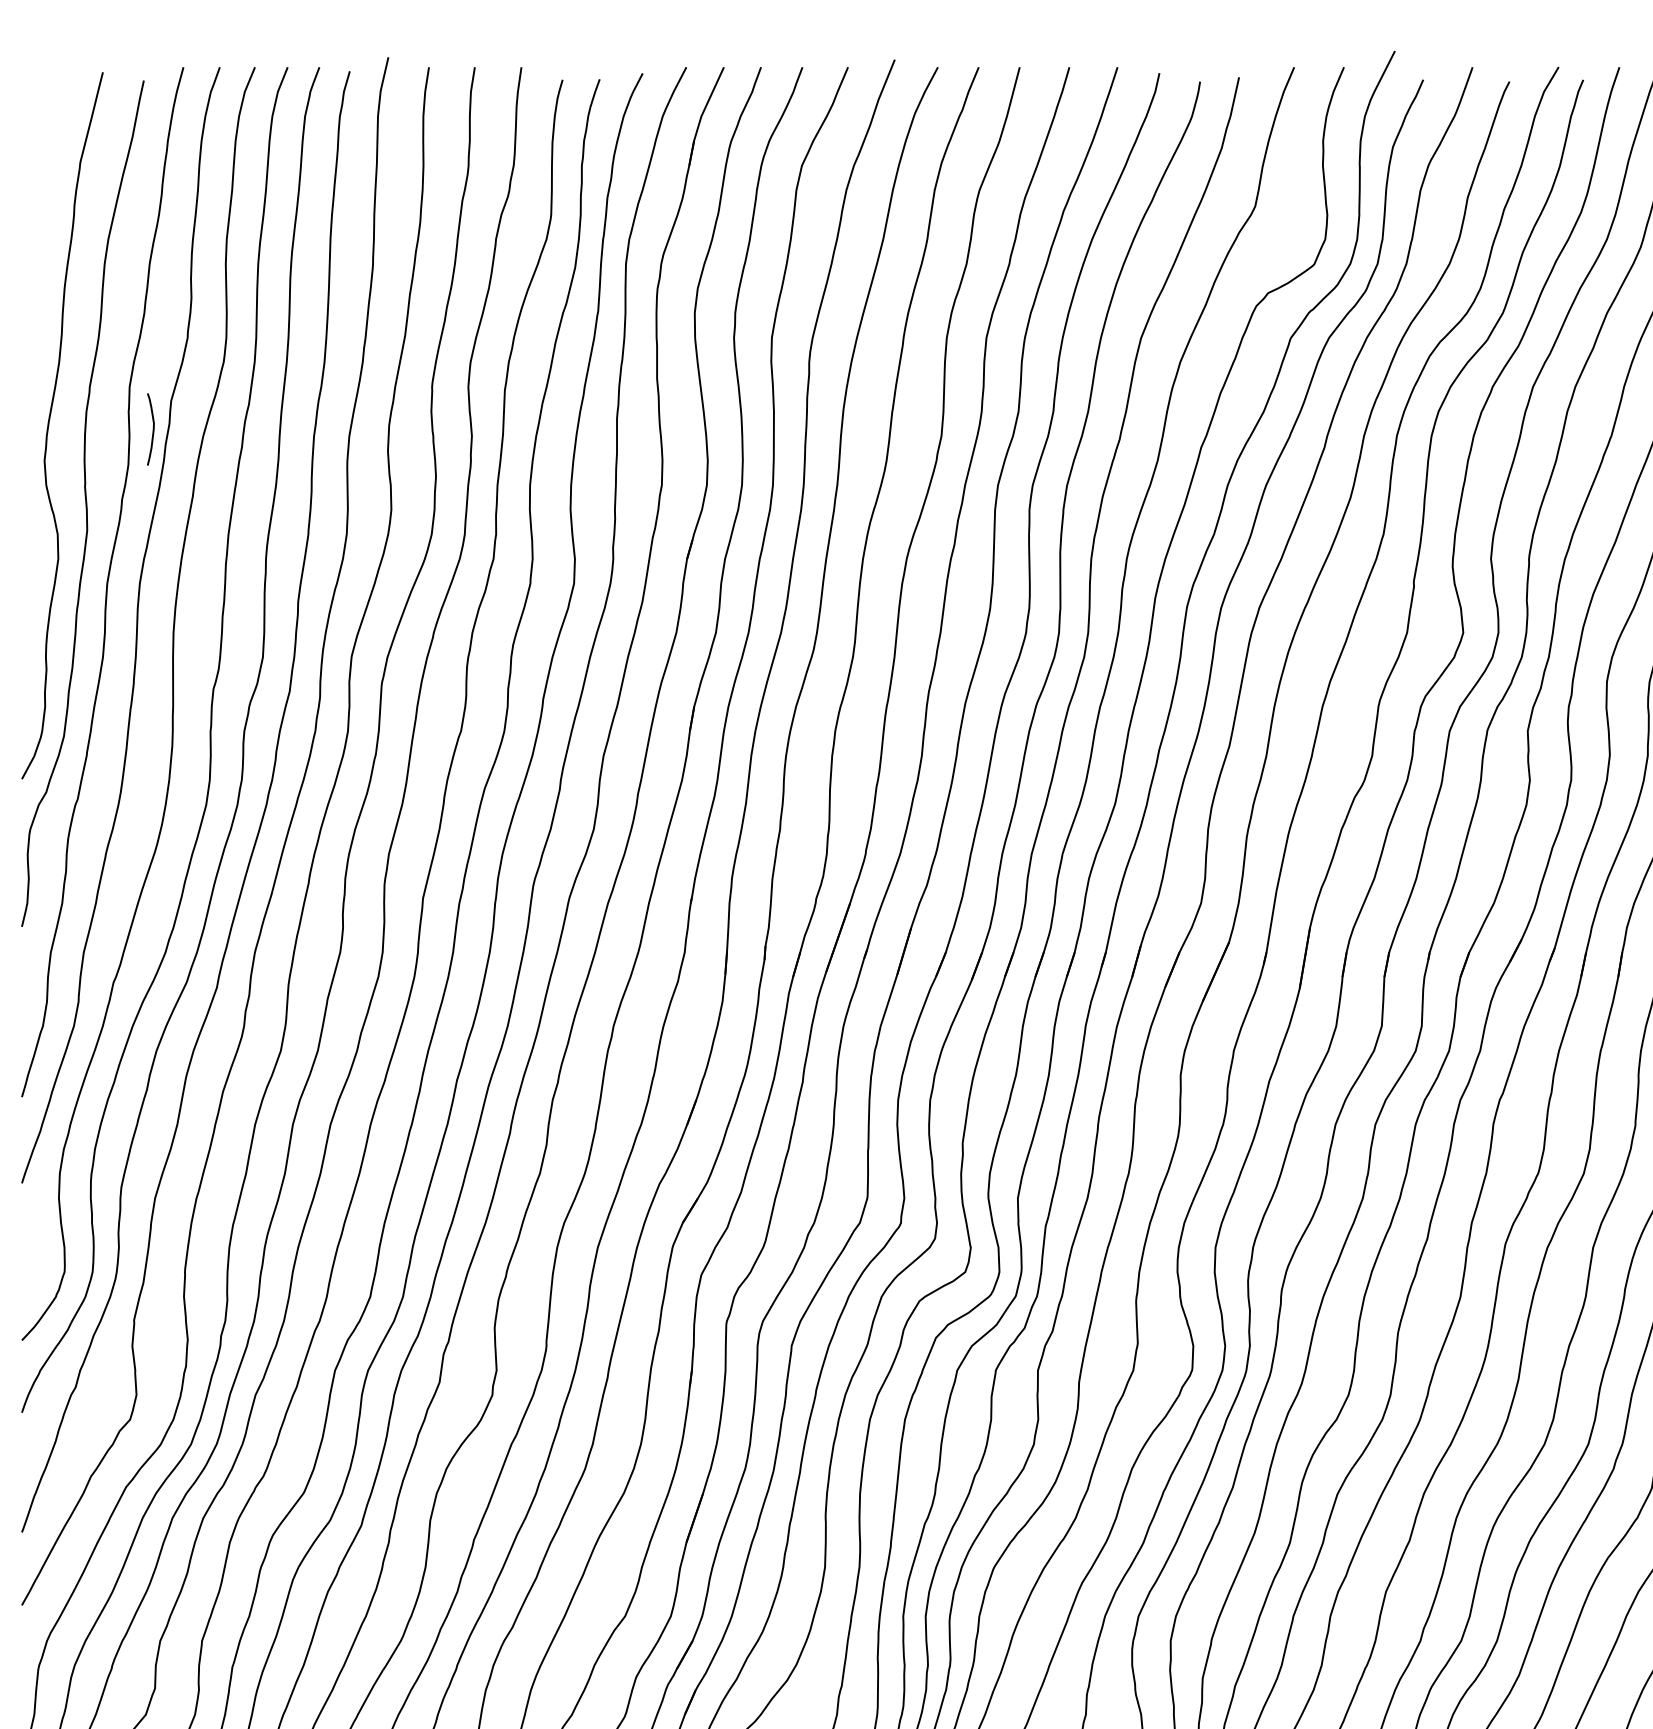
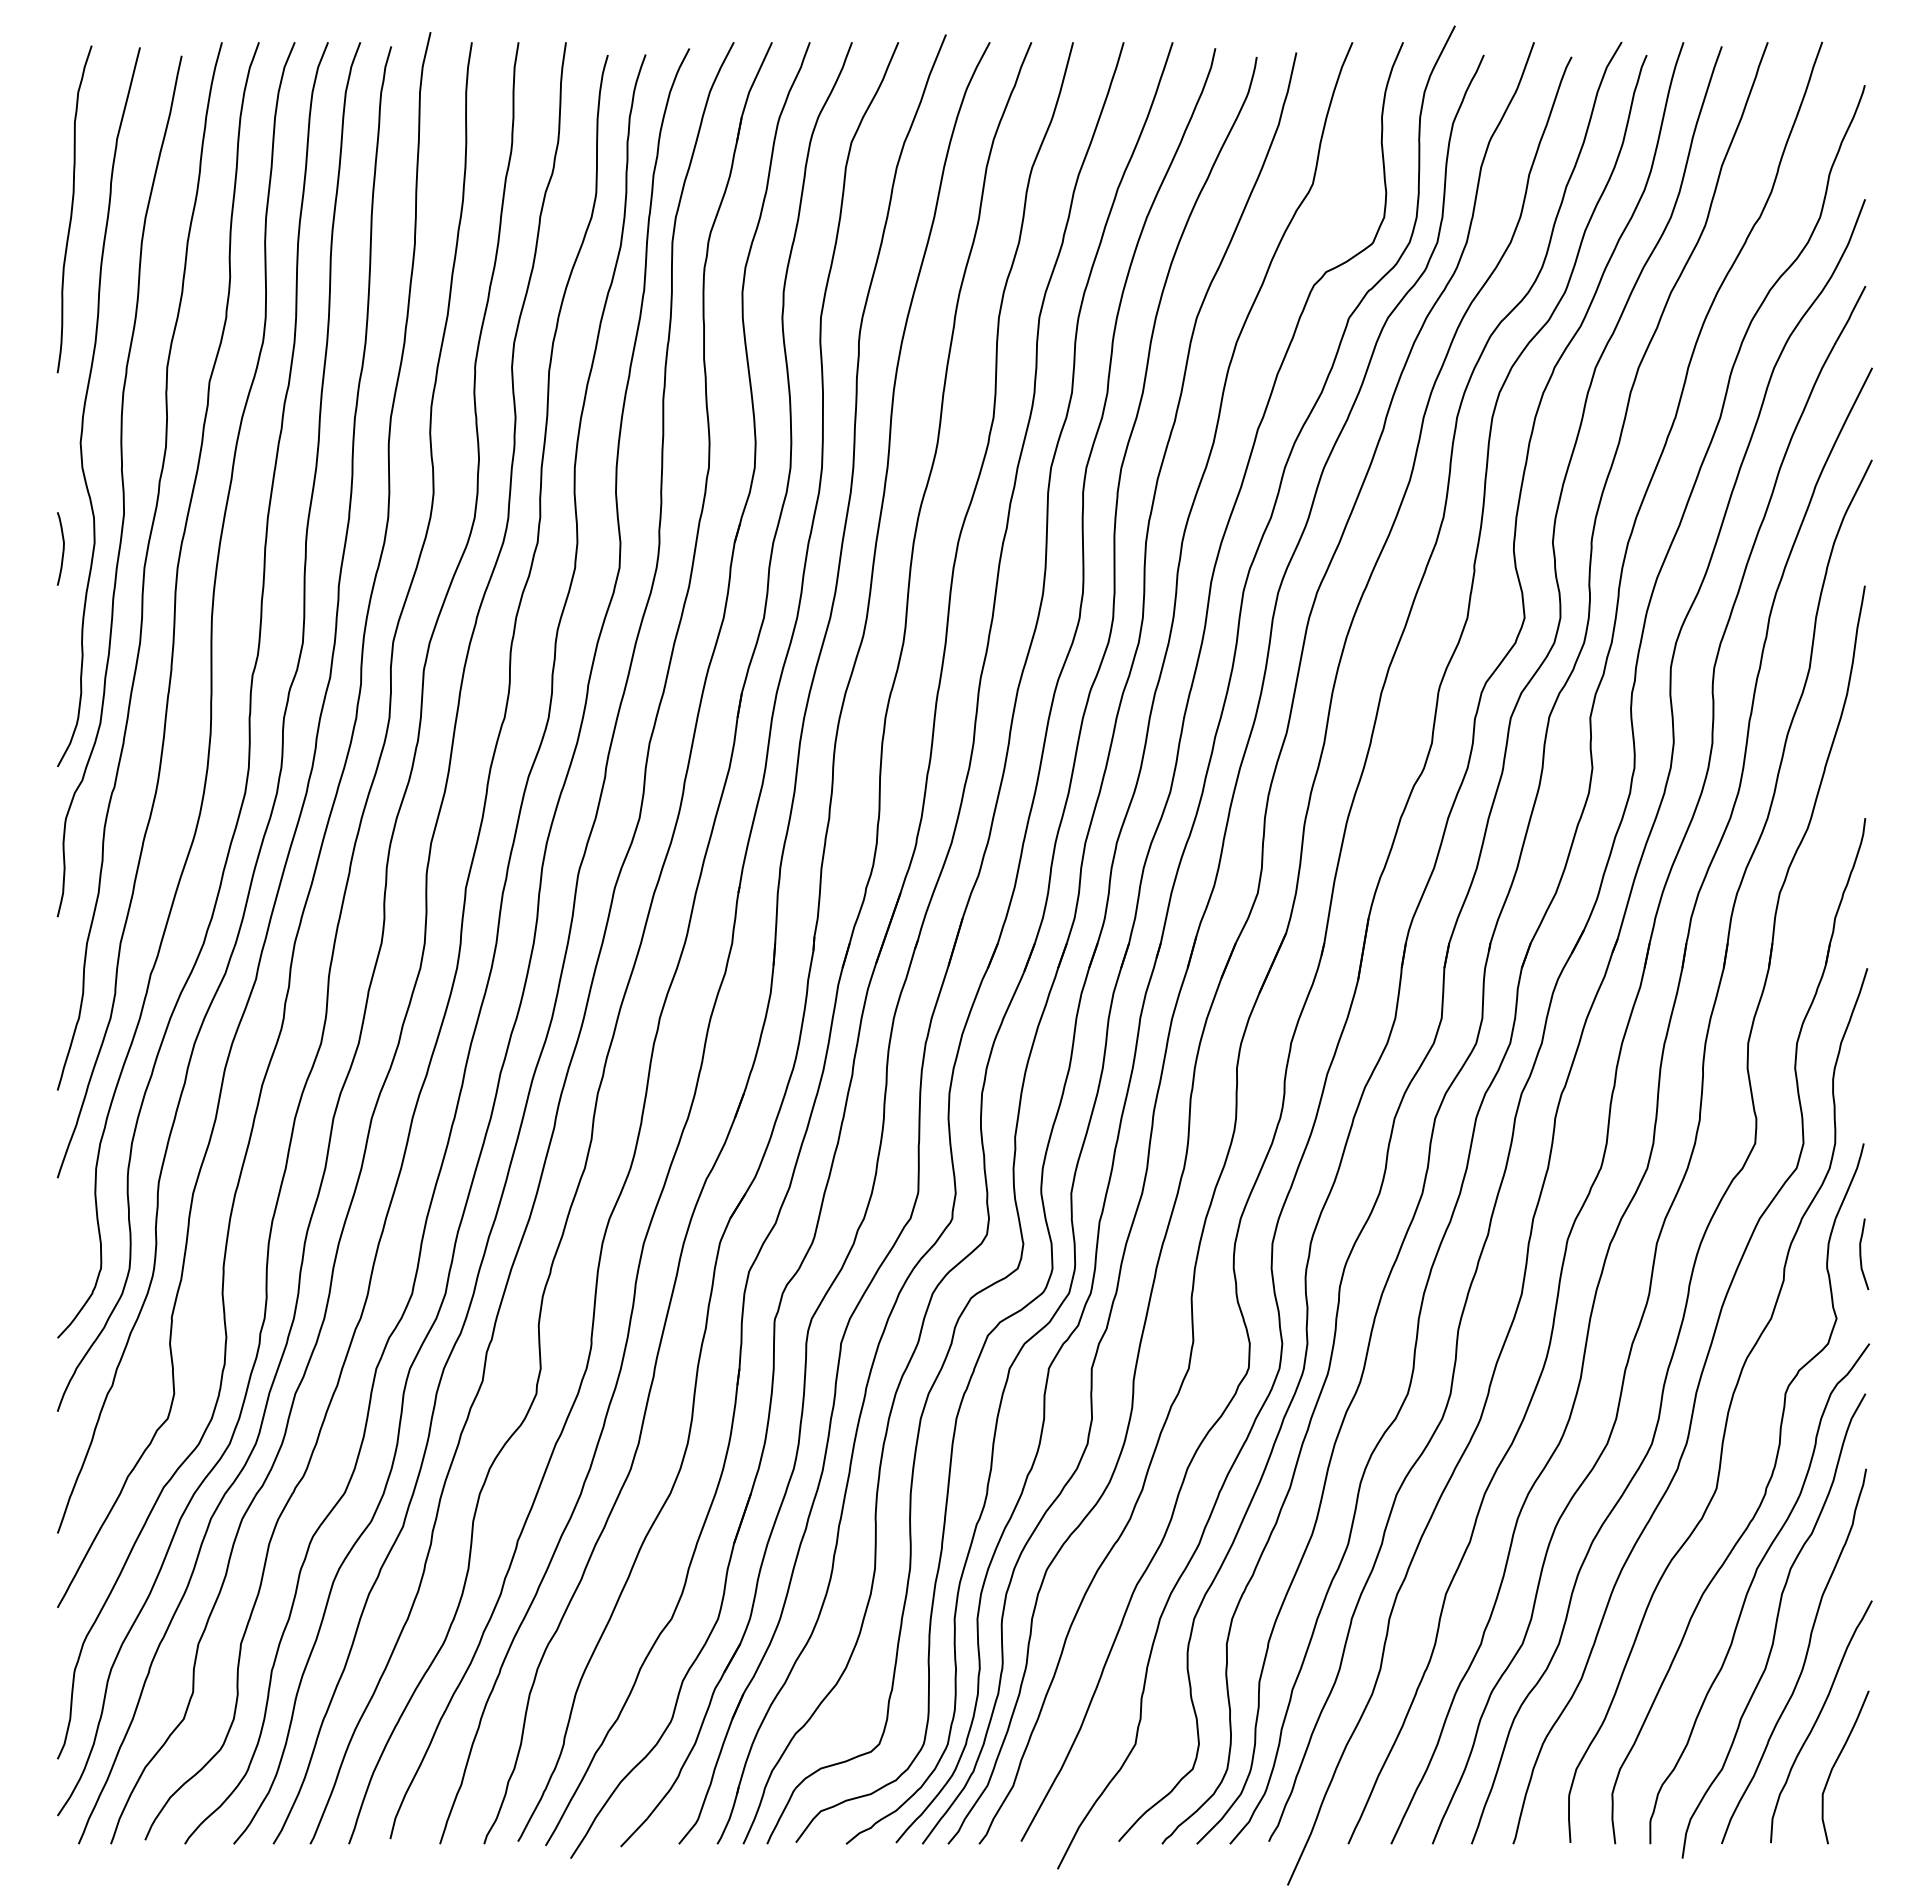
curve: (36, 231) -> (72, 209), added
curve: (152, 429) -> (62, 548), moved

